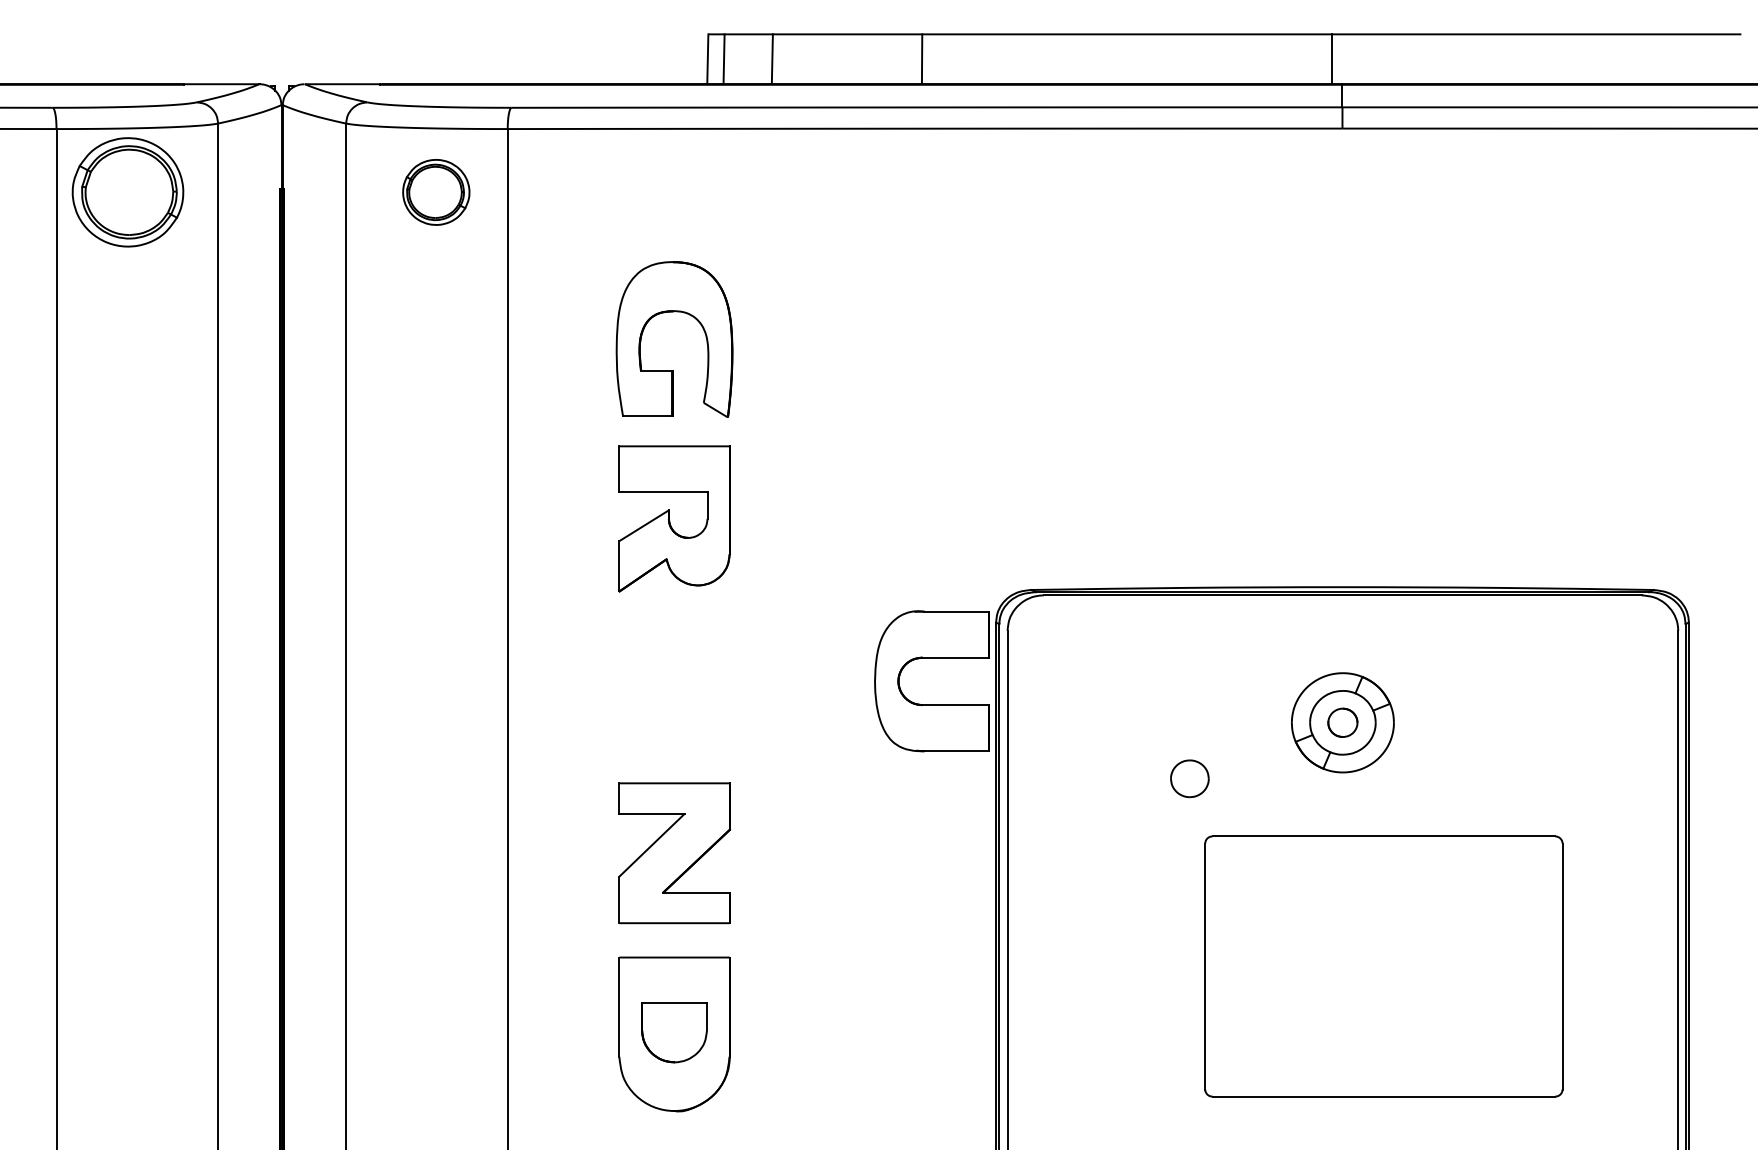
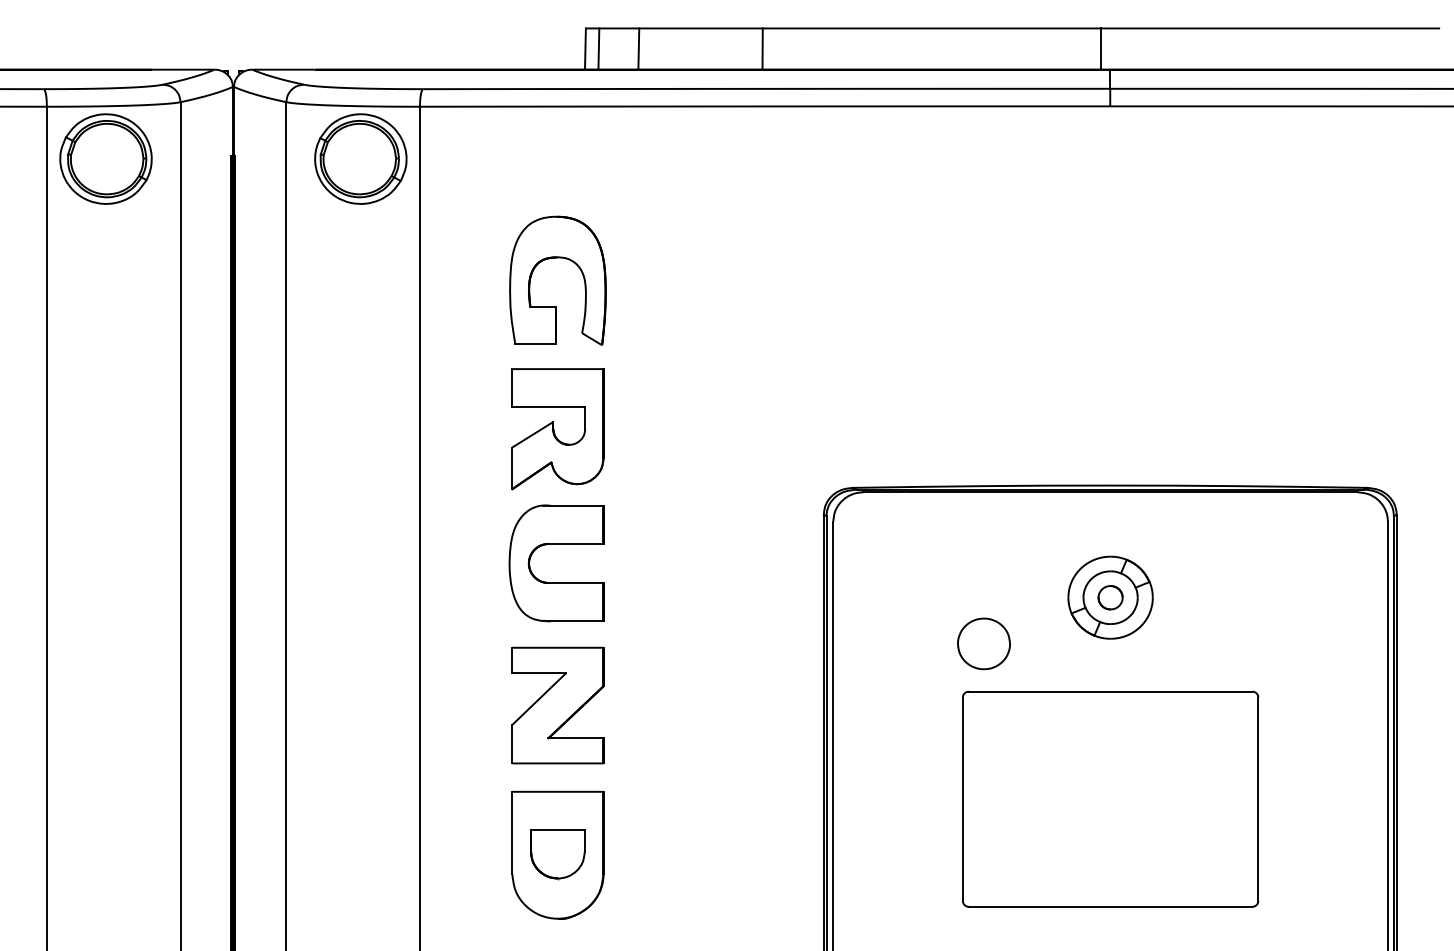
part: (436, 192) -> (361, 159), size x1.67
part: (931, 658) -> (556, 544), moved
part: (1189, 778) -> (983, 643), size x1.67
part: (1383, 966) -> (1110, 799), moved

